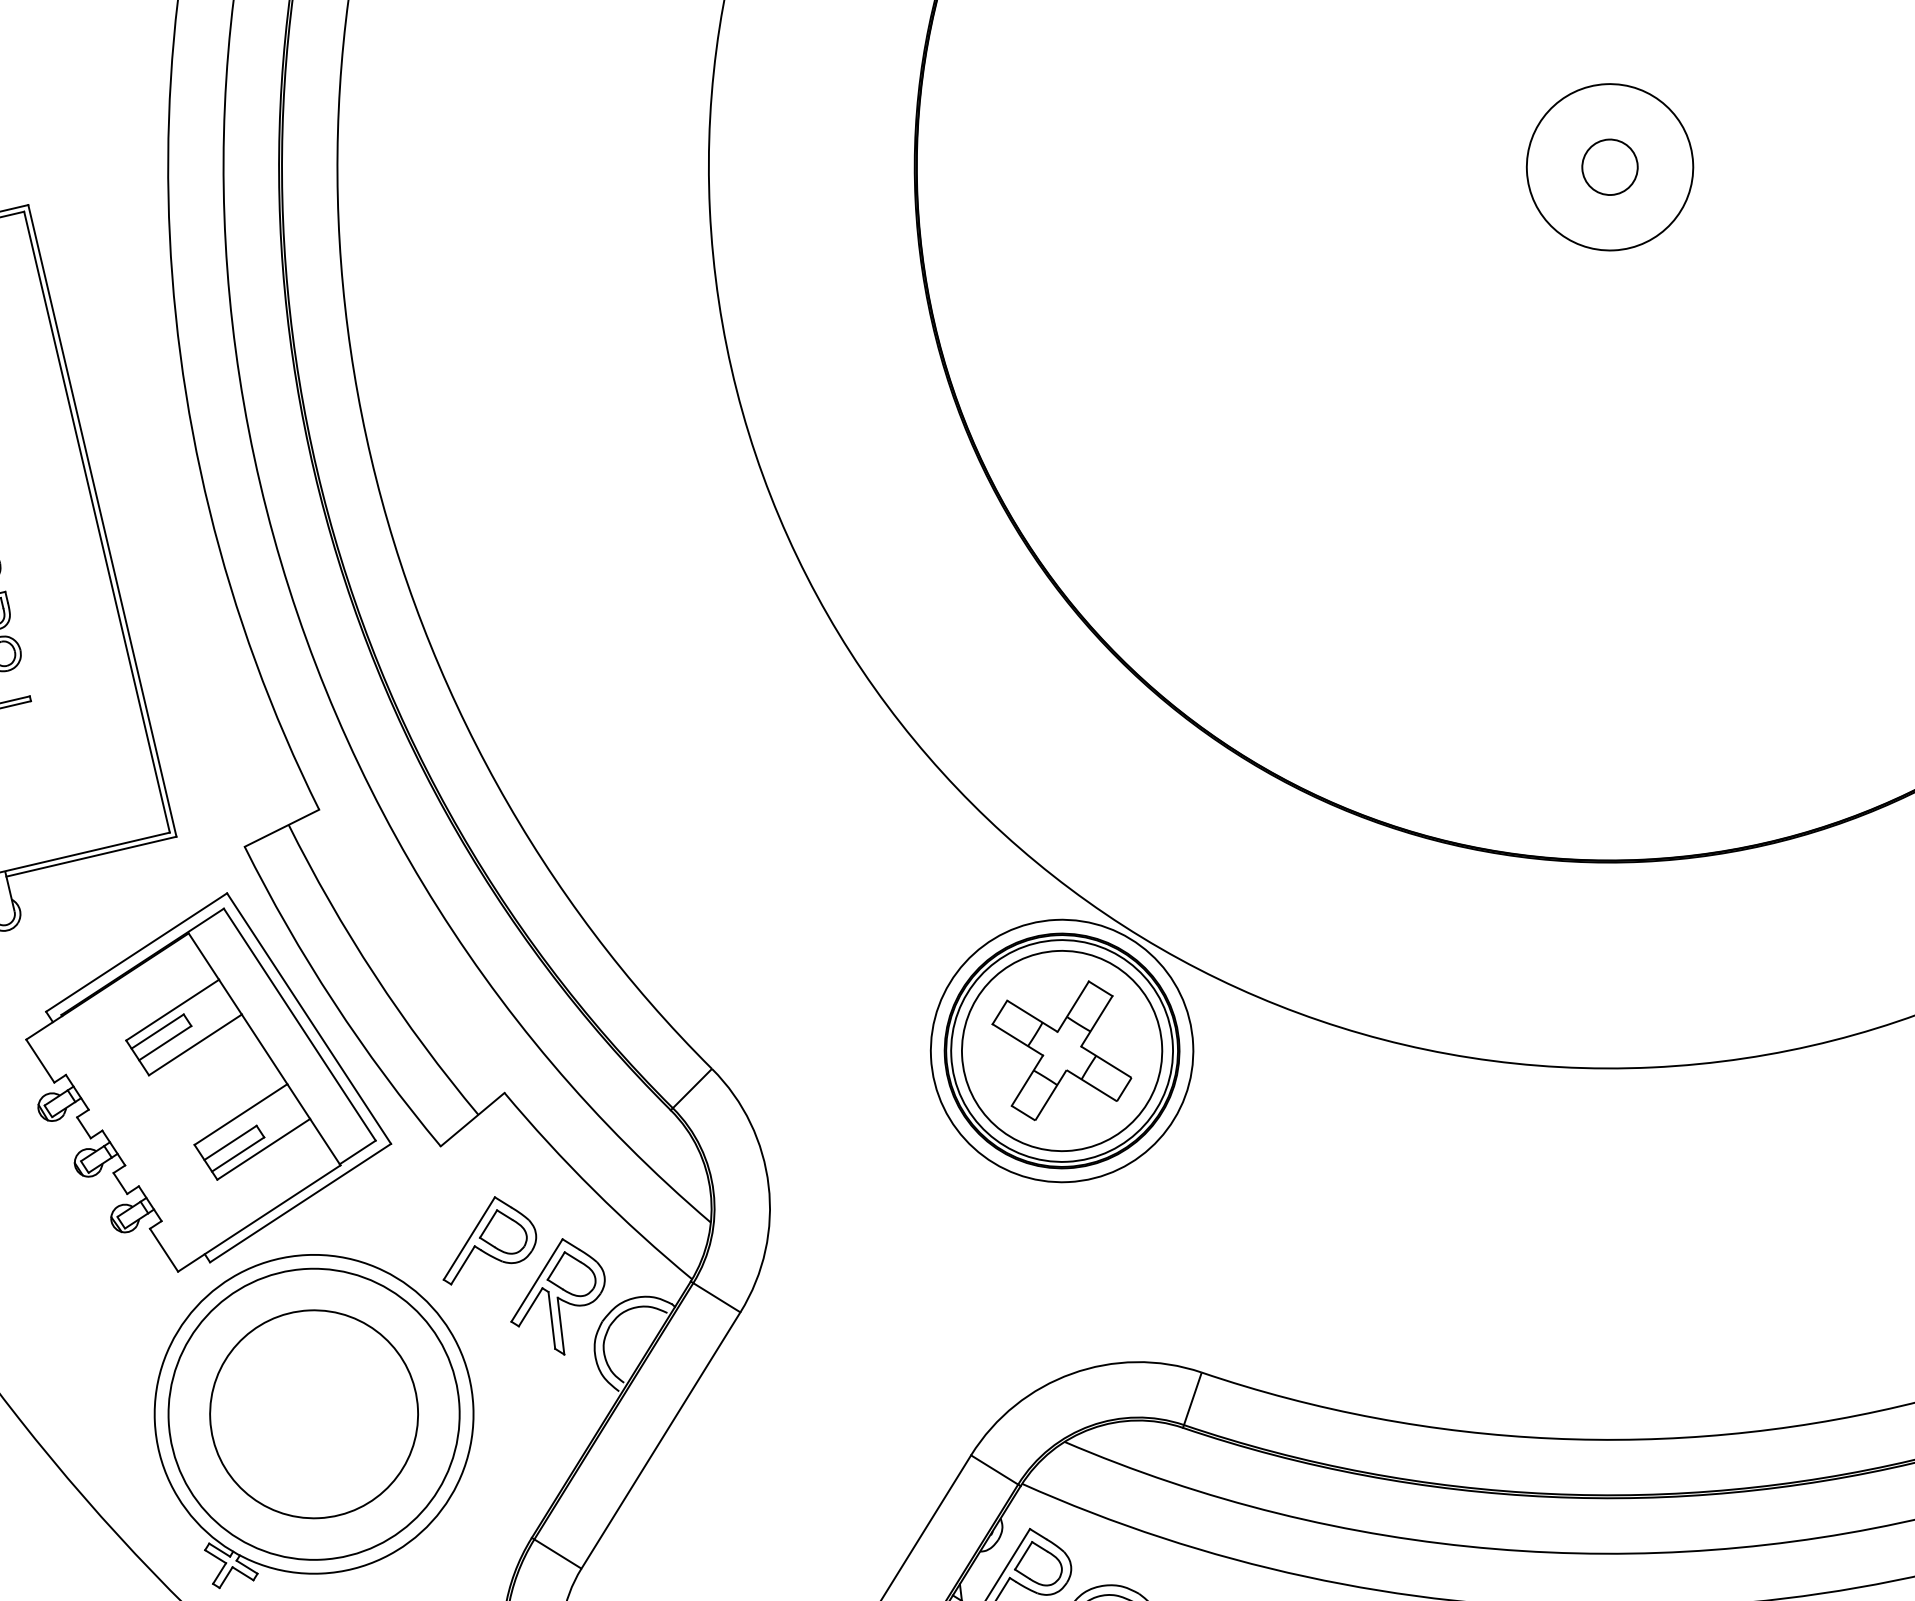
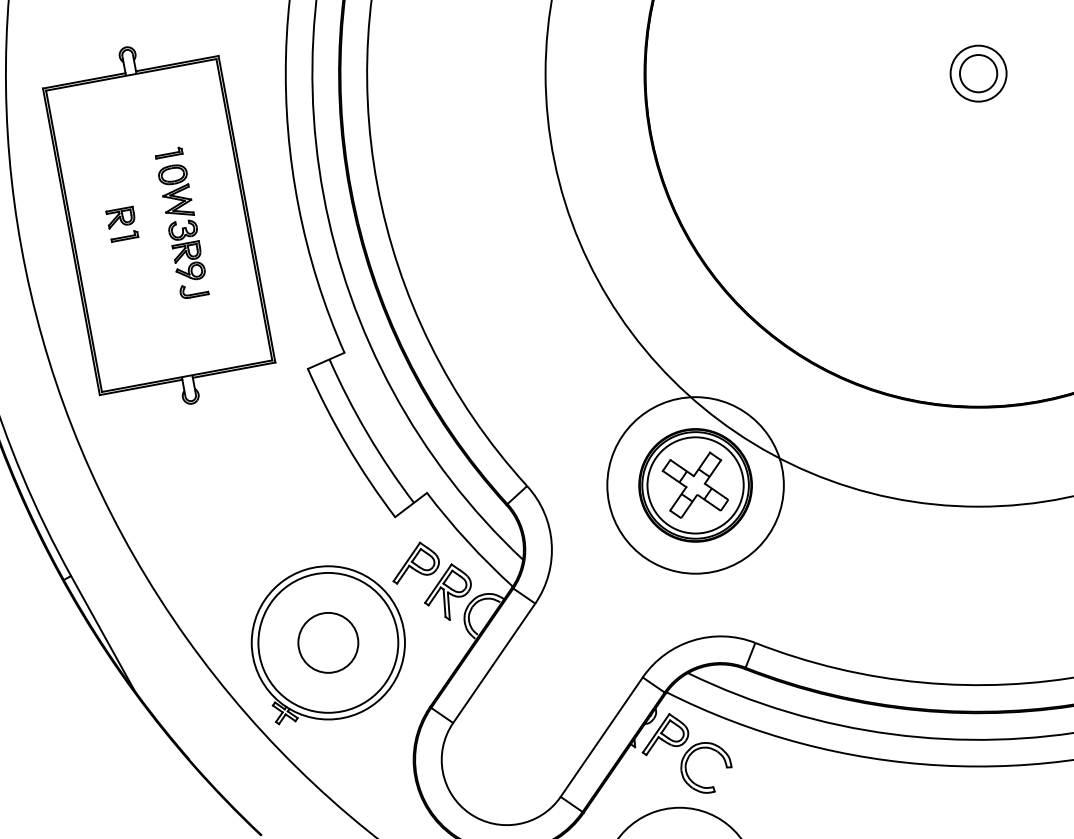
circle: (1609, 166) -> (978, 73), size x0.7
circle: (1609, 166) -> (978, 73), size x1.4
circle: (1061, 1051) -> (695, 485), size x1.4
part: (207, 1081) -> (284, 480), removed
circle: (314, 1413) -> (328, 642), size x0.6

